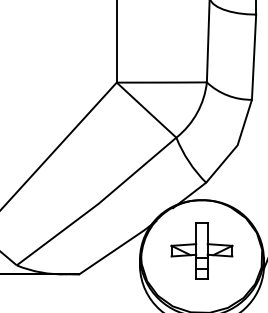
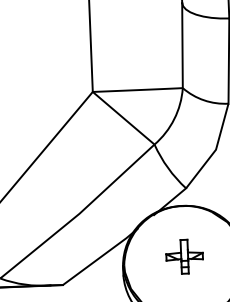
part: (201, 250) -> (184, 256), size x0.6

